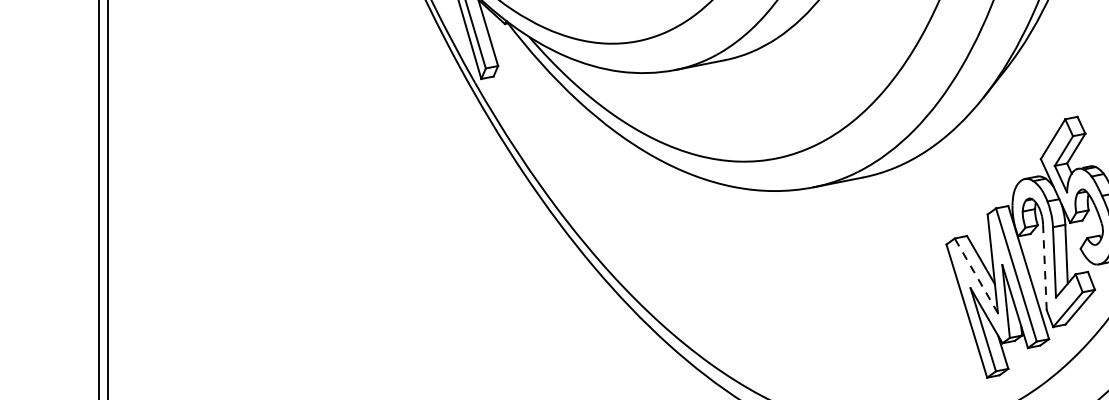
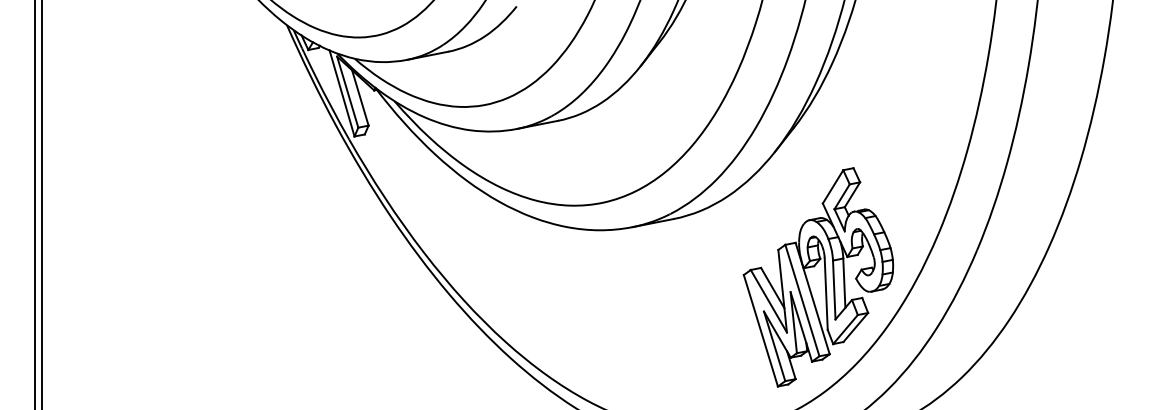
line: (1045, 267) -> (826, 294), dashed -> solid
line: (975, 274) -> (768, 300), dashed -> solid

